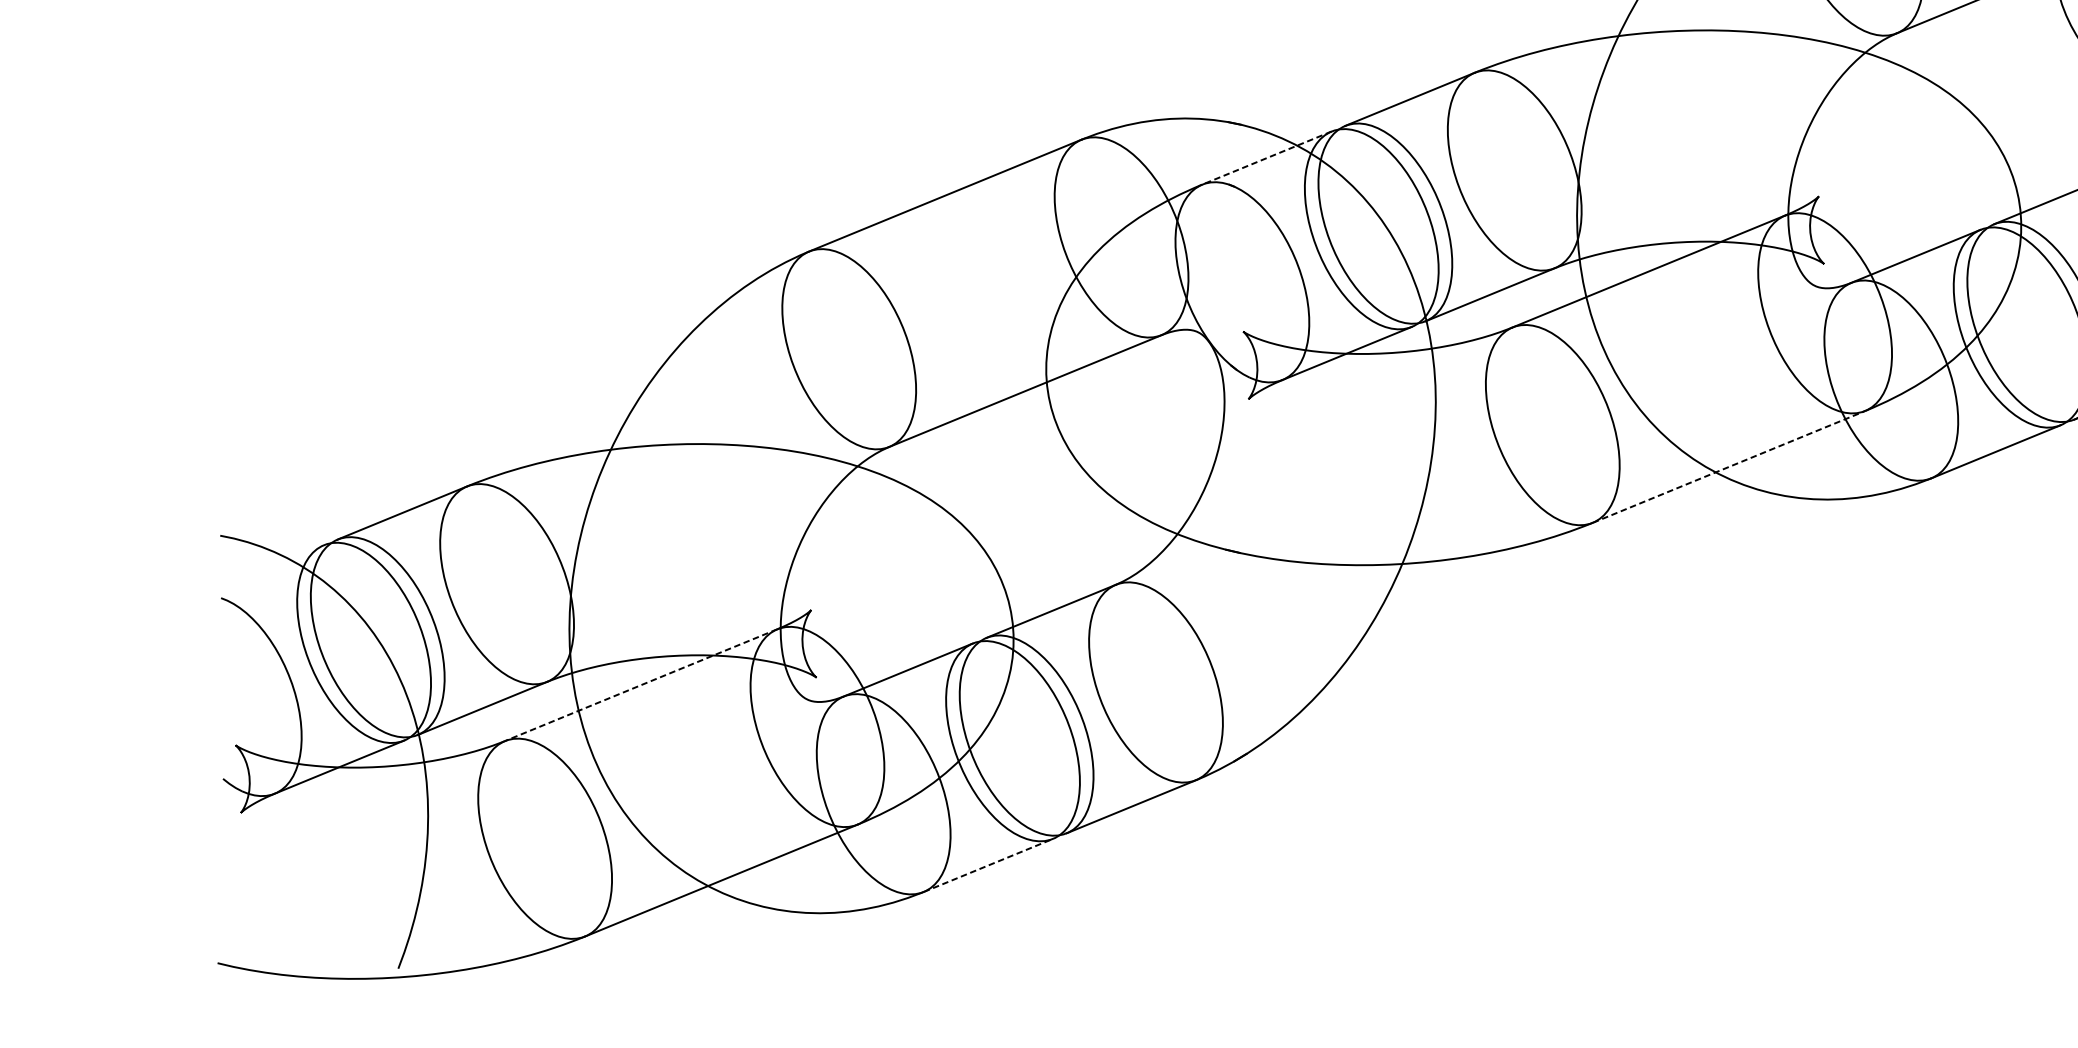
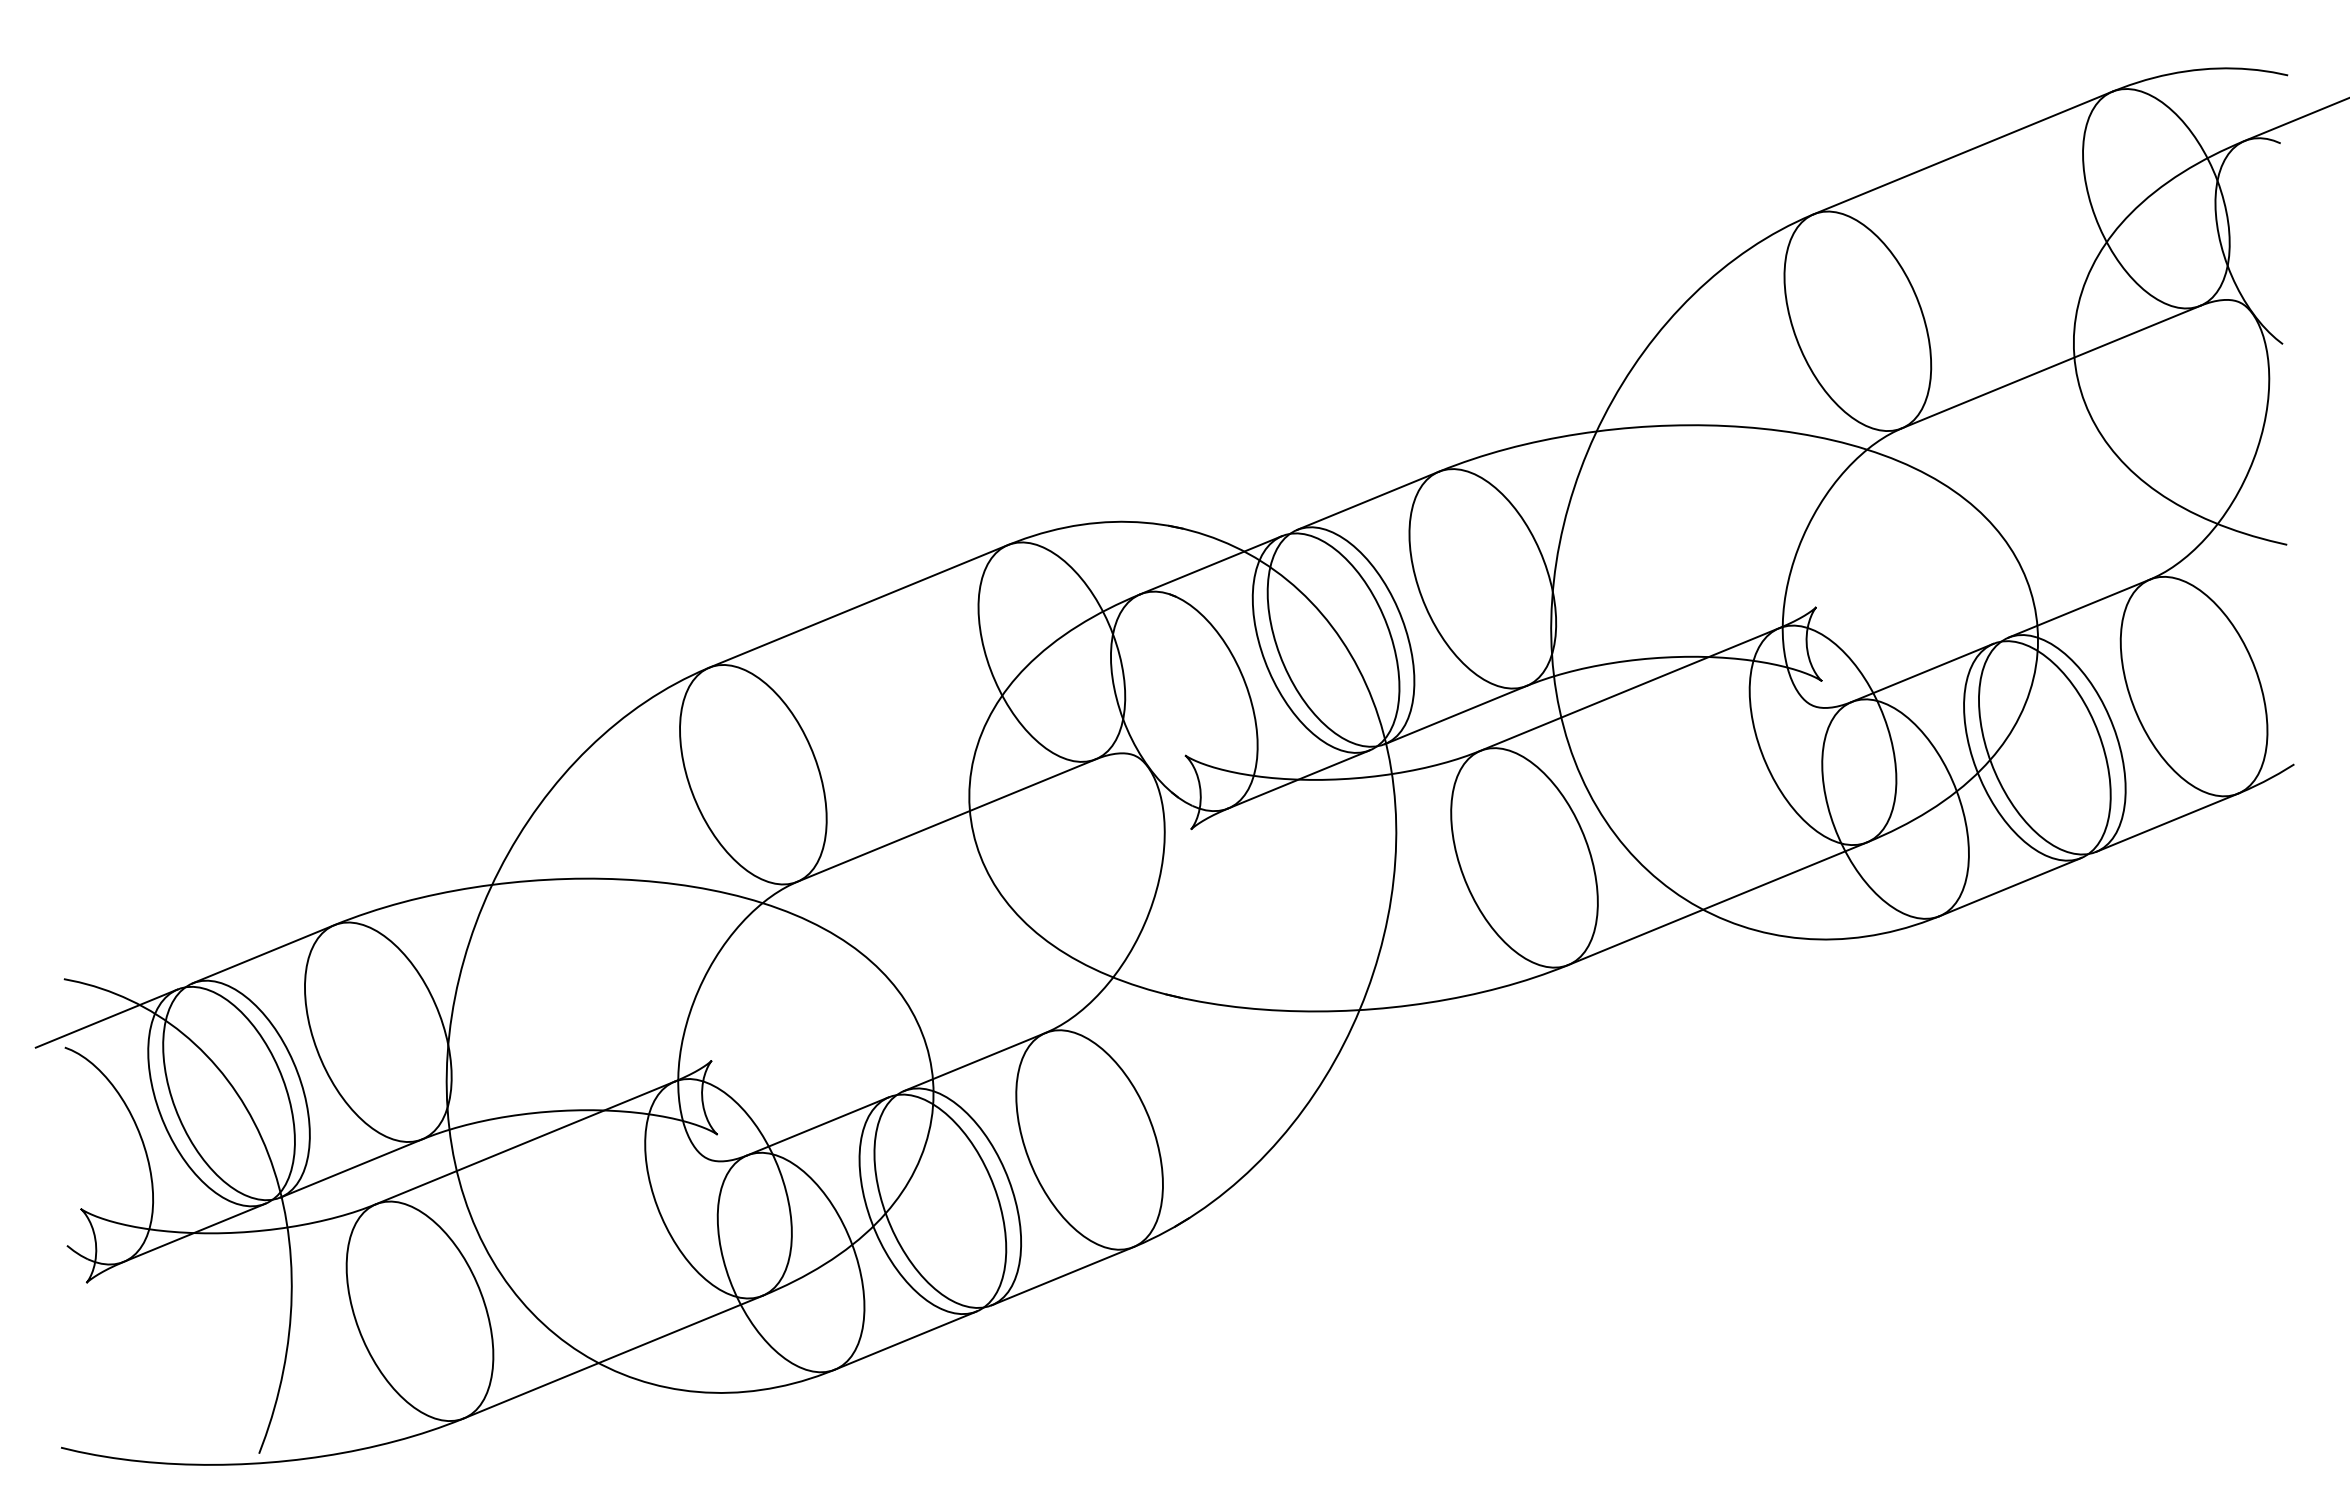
line: (1267, 158) -> (1211, 565), dashed -> solid
line: (1729, 466) -> (1718, 903), dashed -> solid
line: (259, 571) -> (106, 1018), added
line: (640, 685) -> (524, 1143), dashed -> solid
line: (988, 865) -> (905, 1340), dashed -> solid

